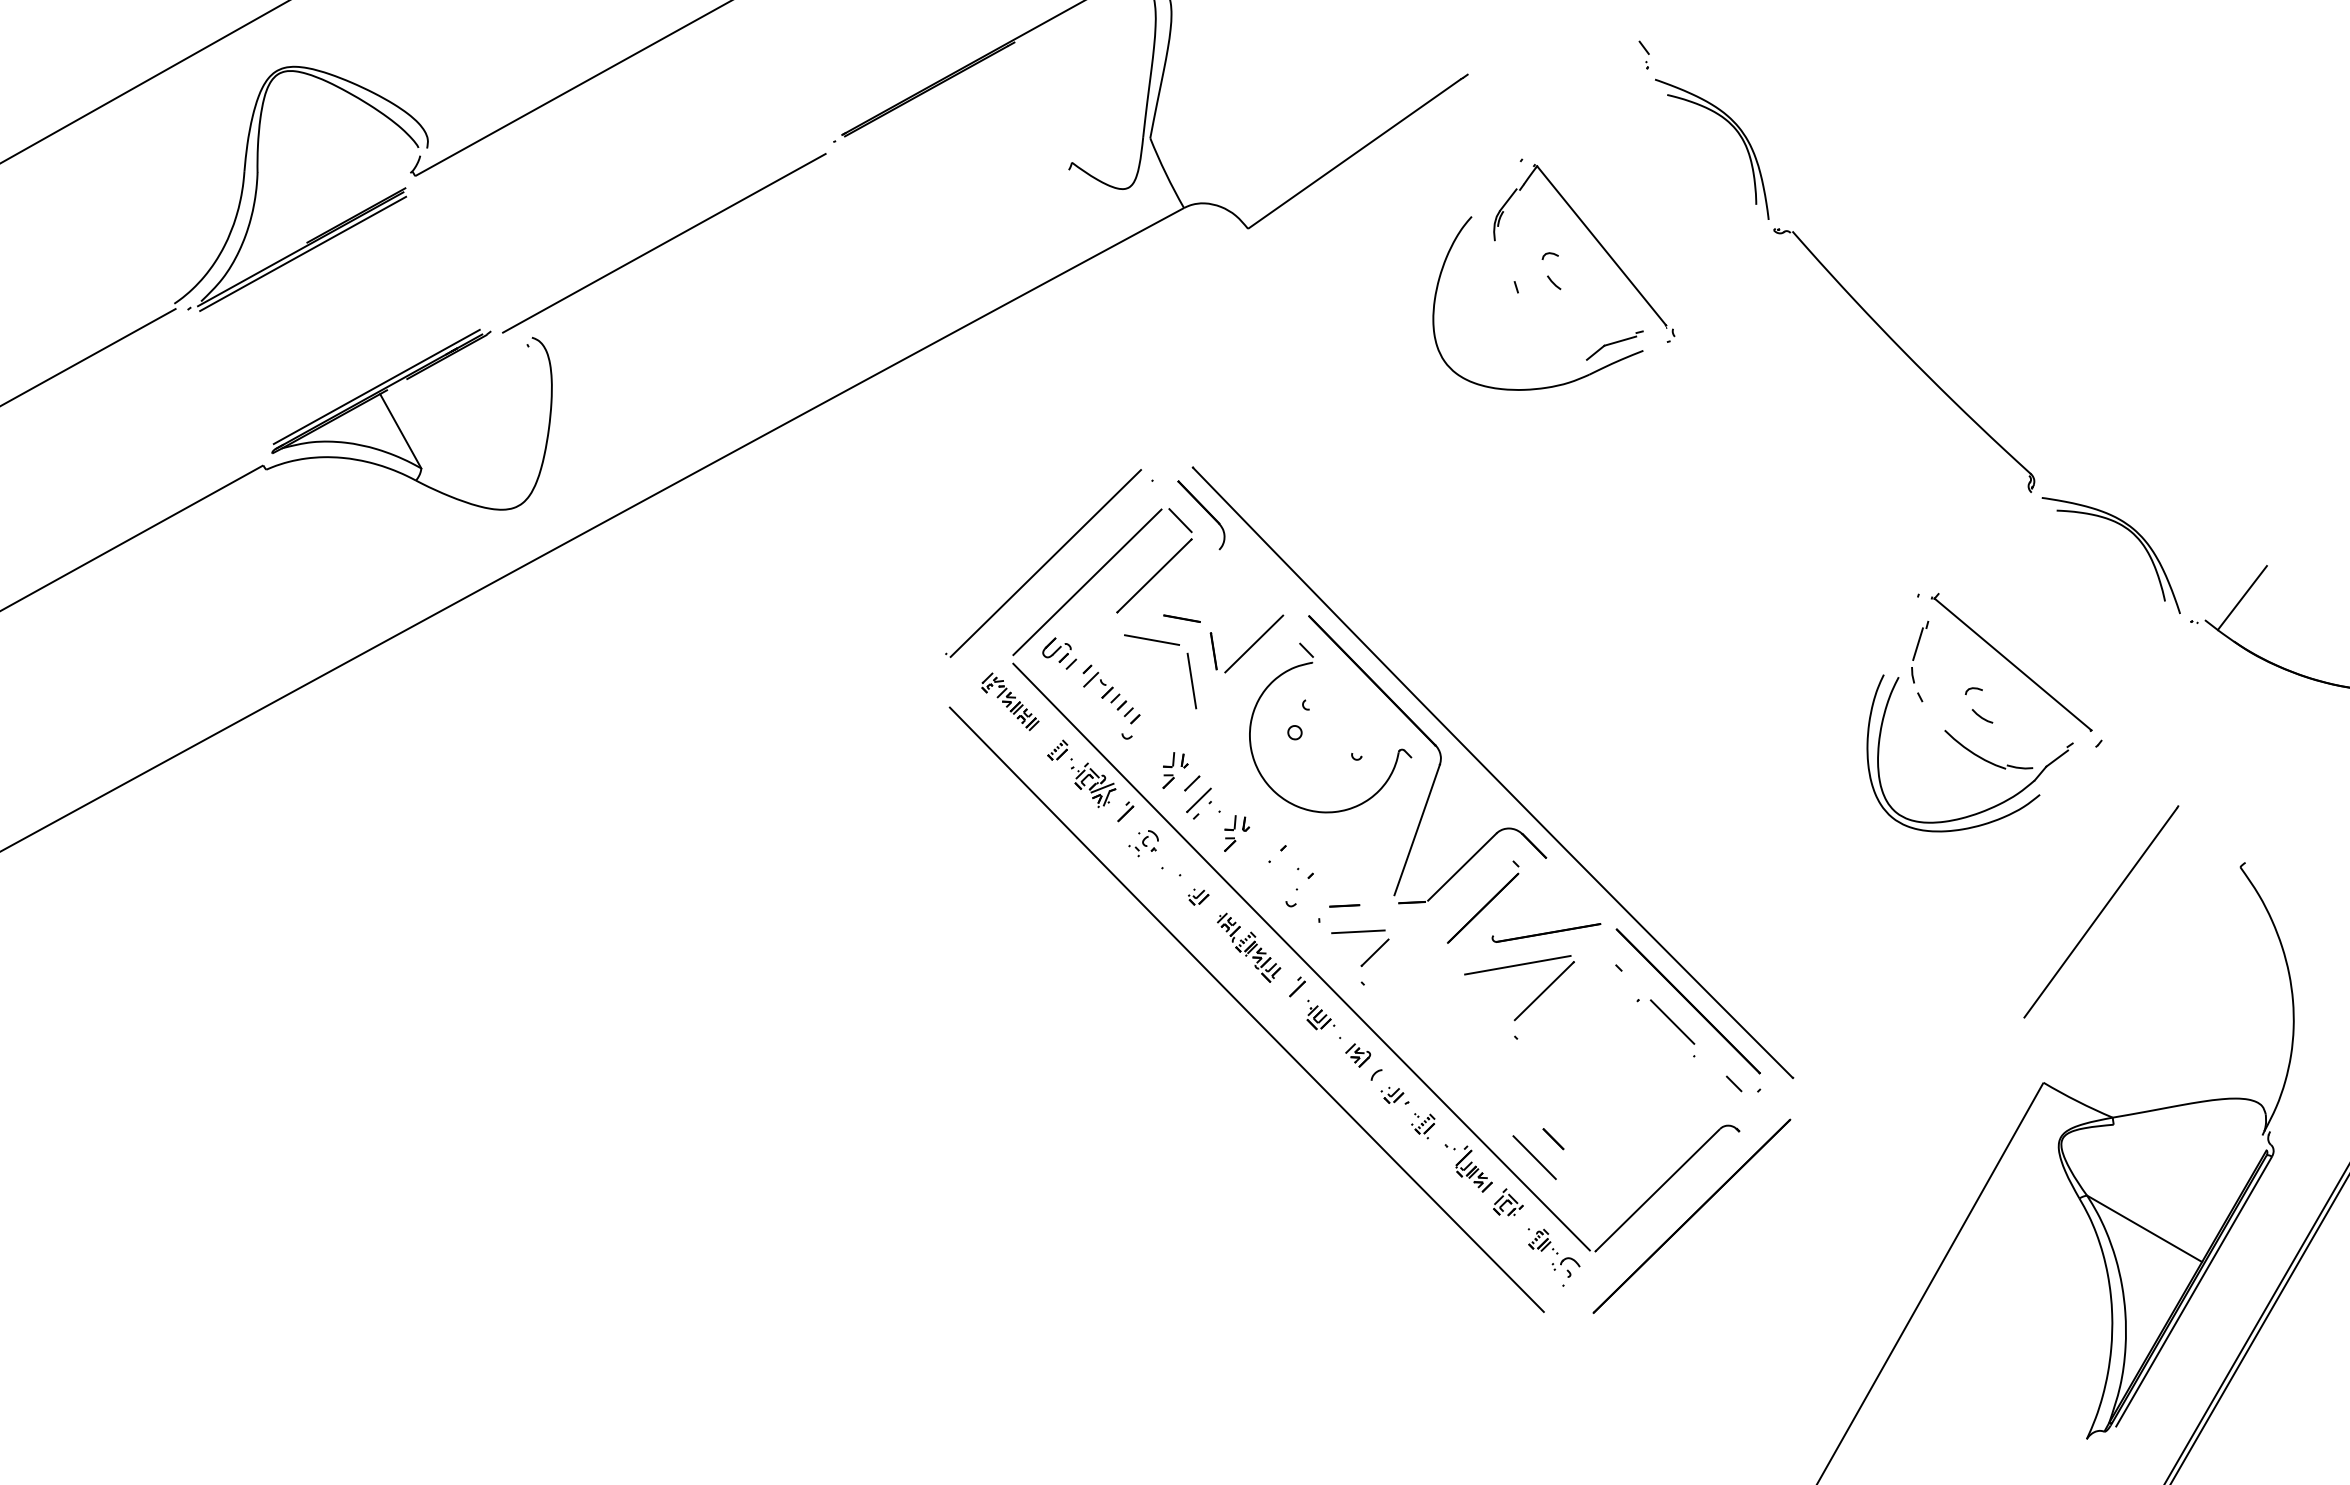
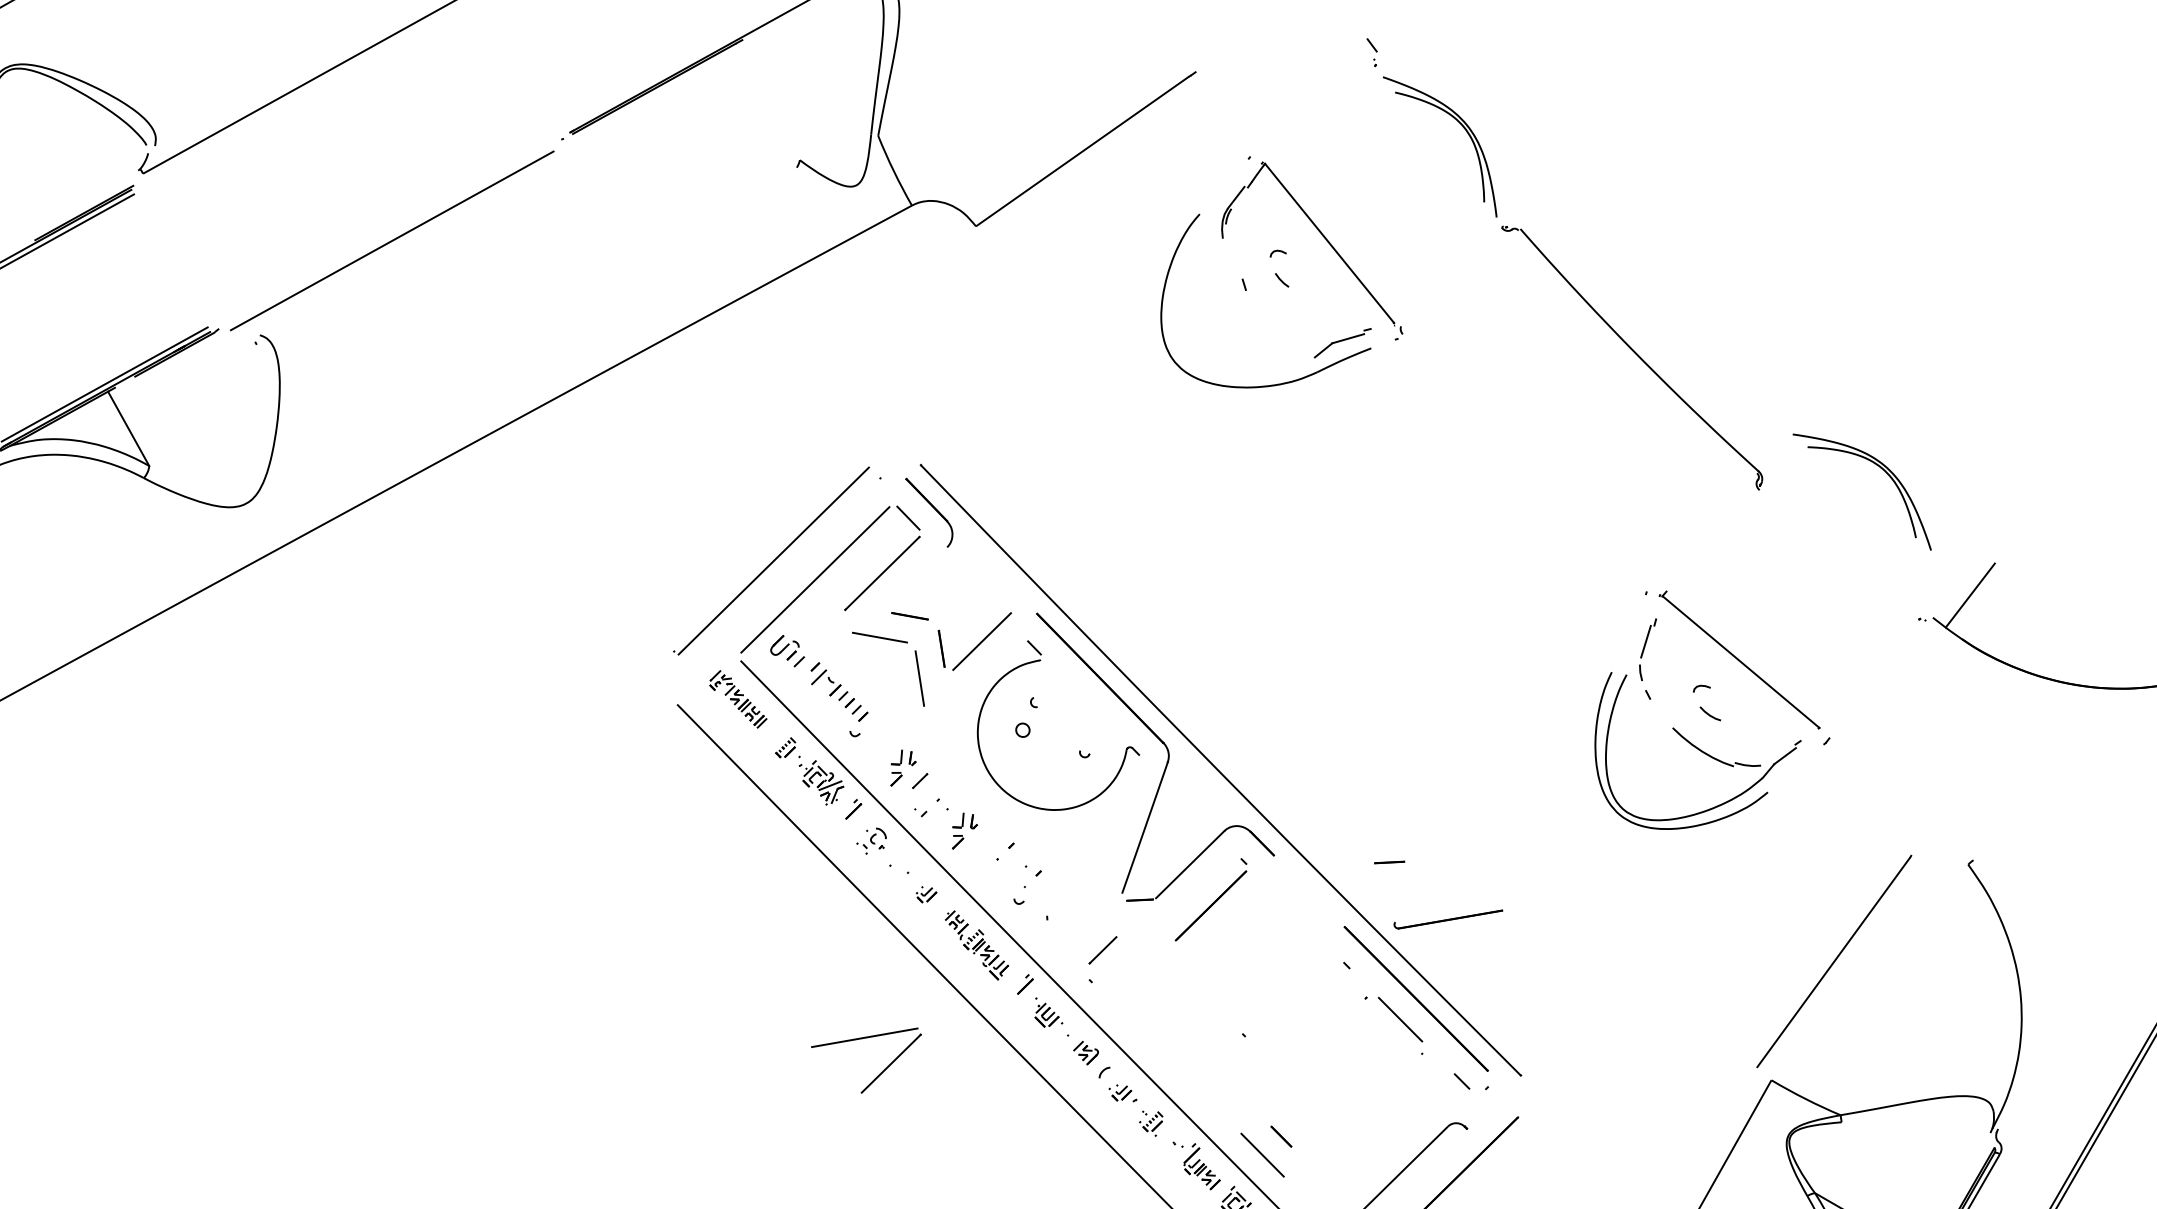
part: (2127, 530) -> (1878, 467), moved
line: (1198, 800) -> (926, 798), removed
line: (1344, 905) -> (1389, 862), moved
line: (2101, 911) -> (1834, 961), moved
line: (1358, 931) -> (1086, 929), removed
part: (1546, 932) -> (1448, 919), moved
part: (1532, 1001) -> (879, 1074), moved

